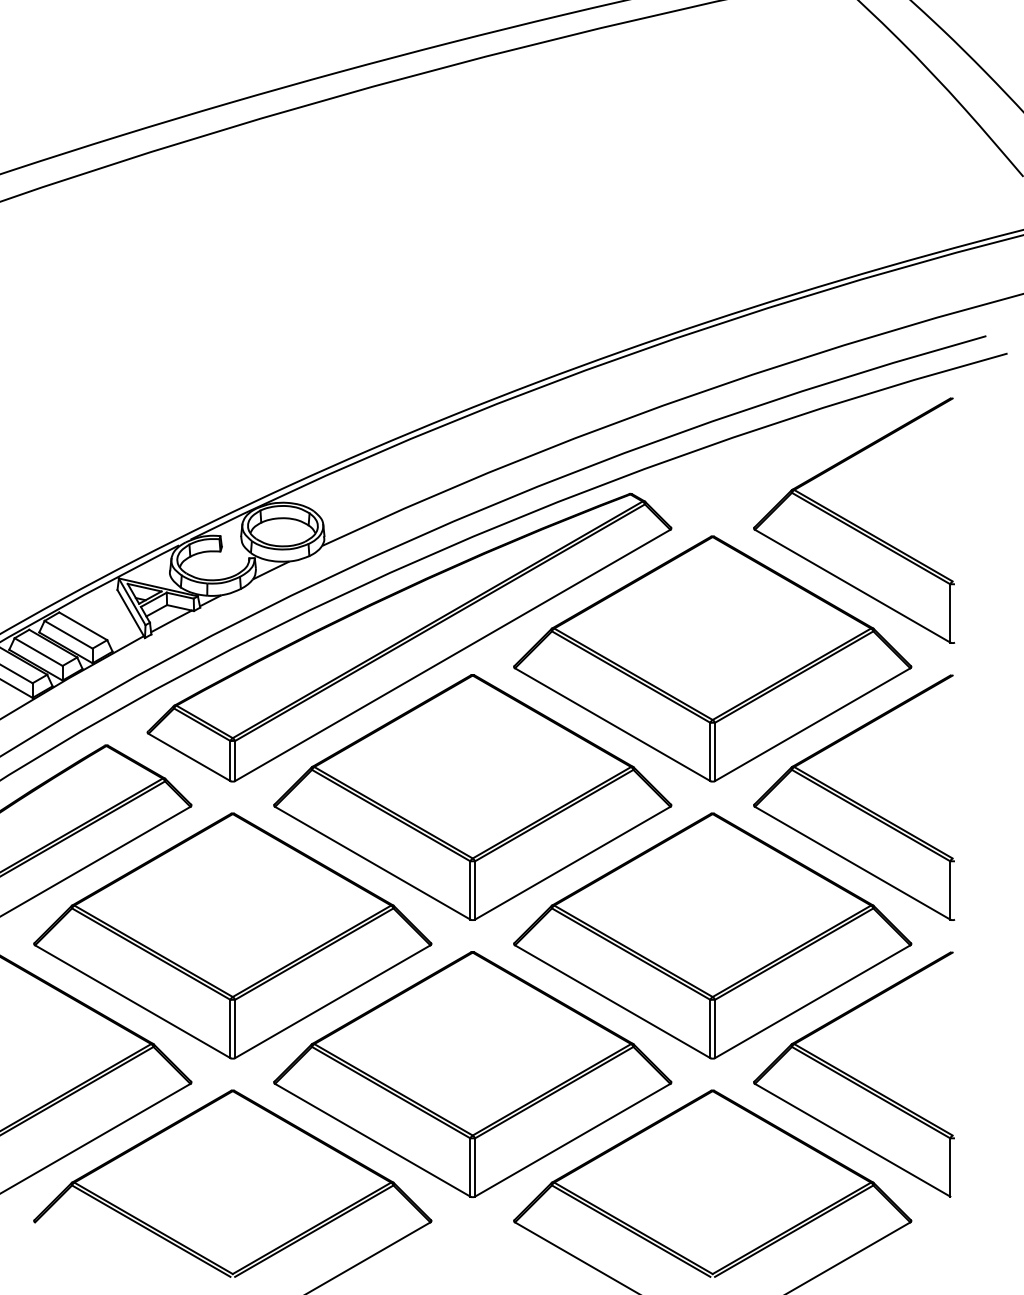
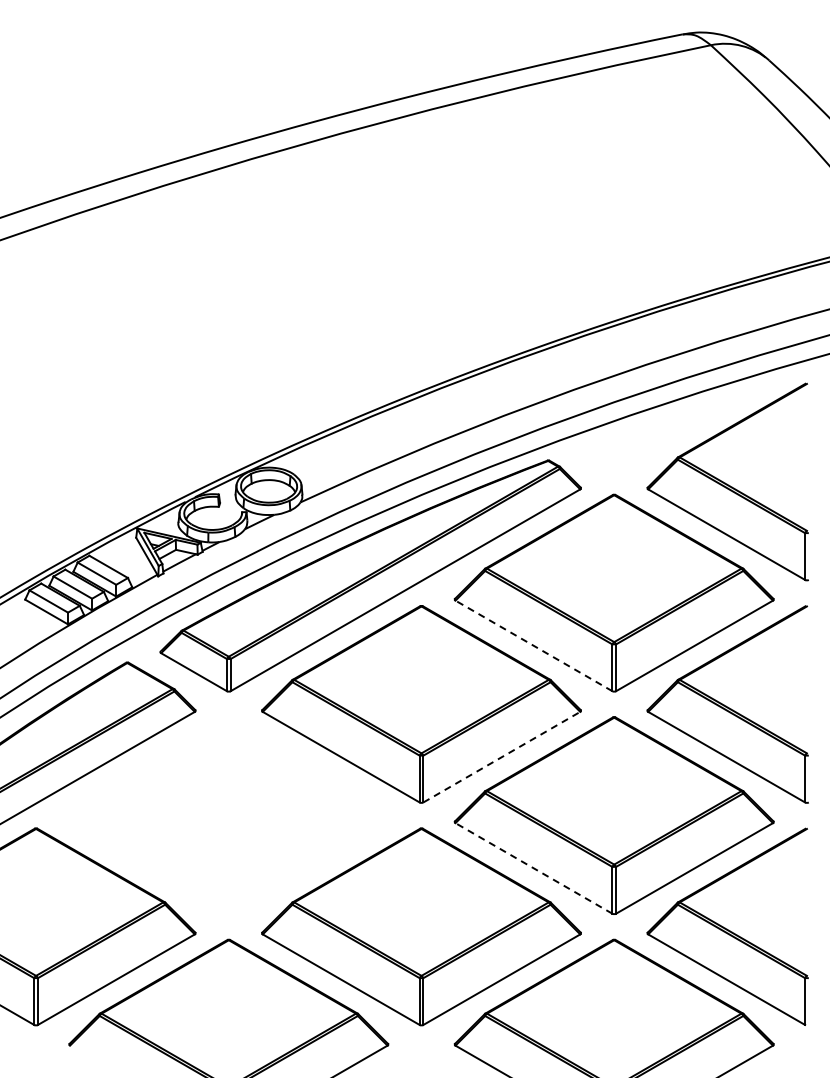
line: (612, 724) -> (533, 645), solid -> dashed
line: (572, 863) -> (501, 757), solid -> dashed
part: (232, 935) -> (228, 815), removed
line: (612, 1001) -> (533, 868), solid -> dashed

